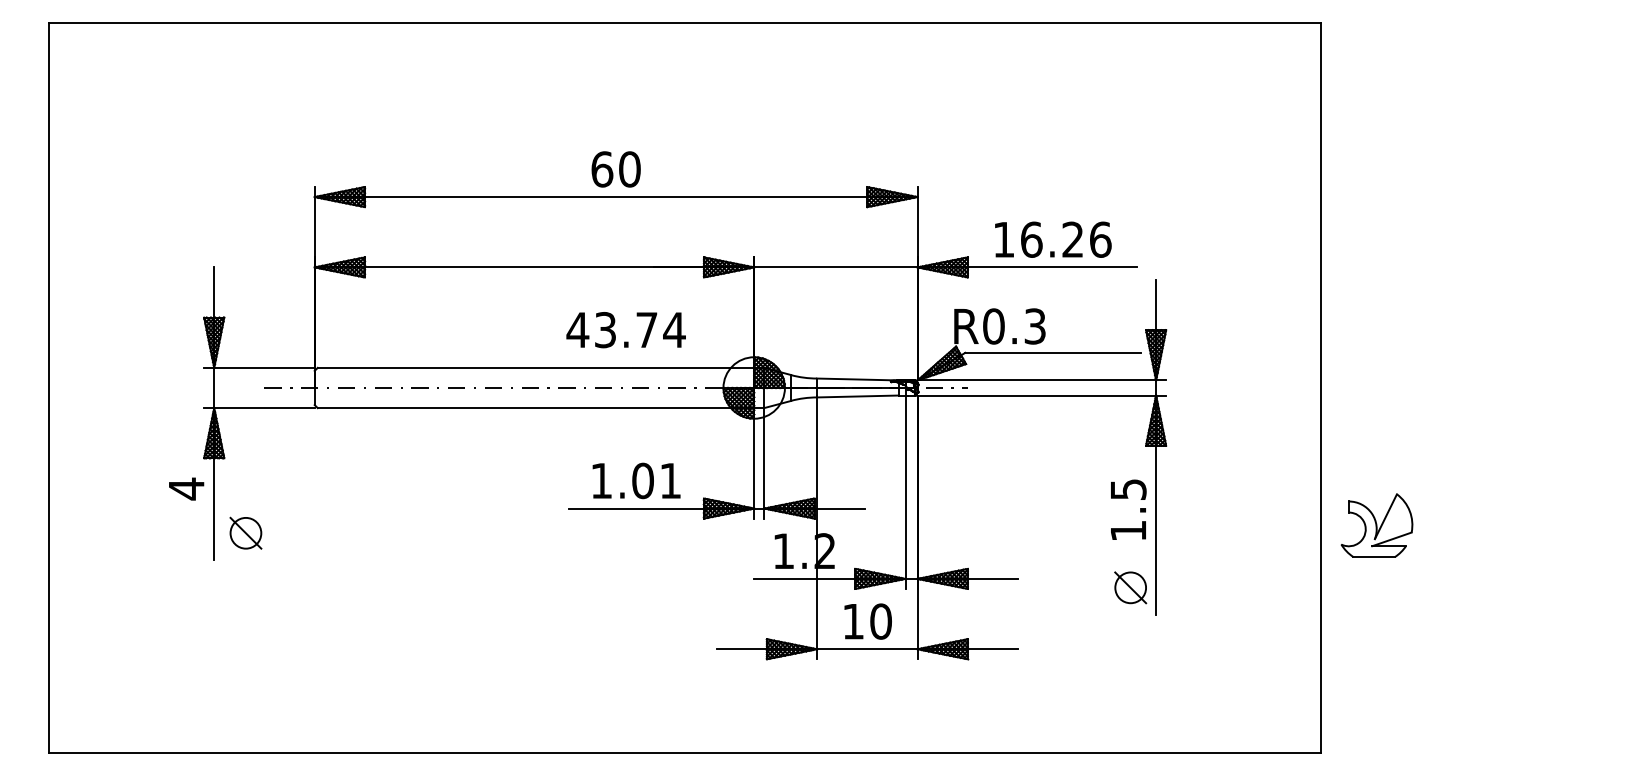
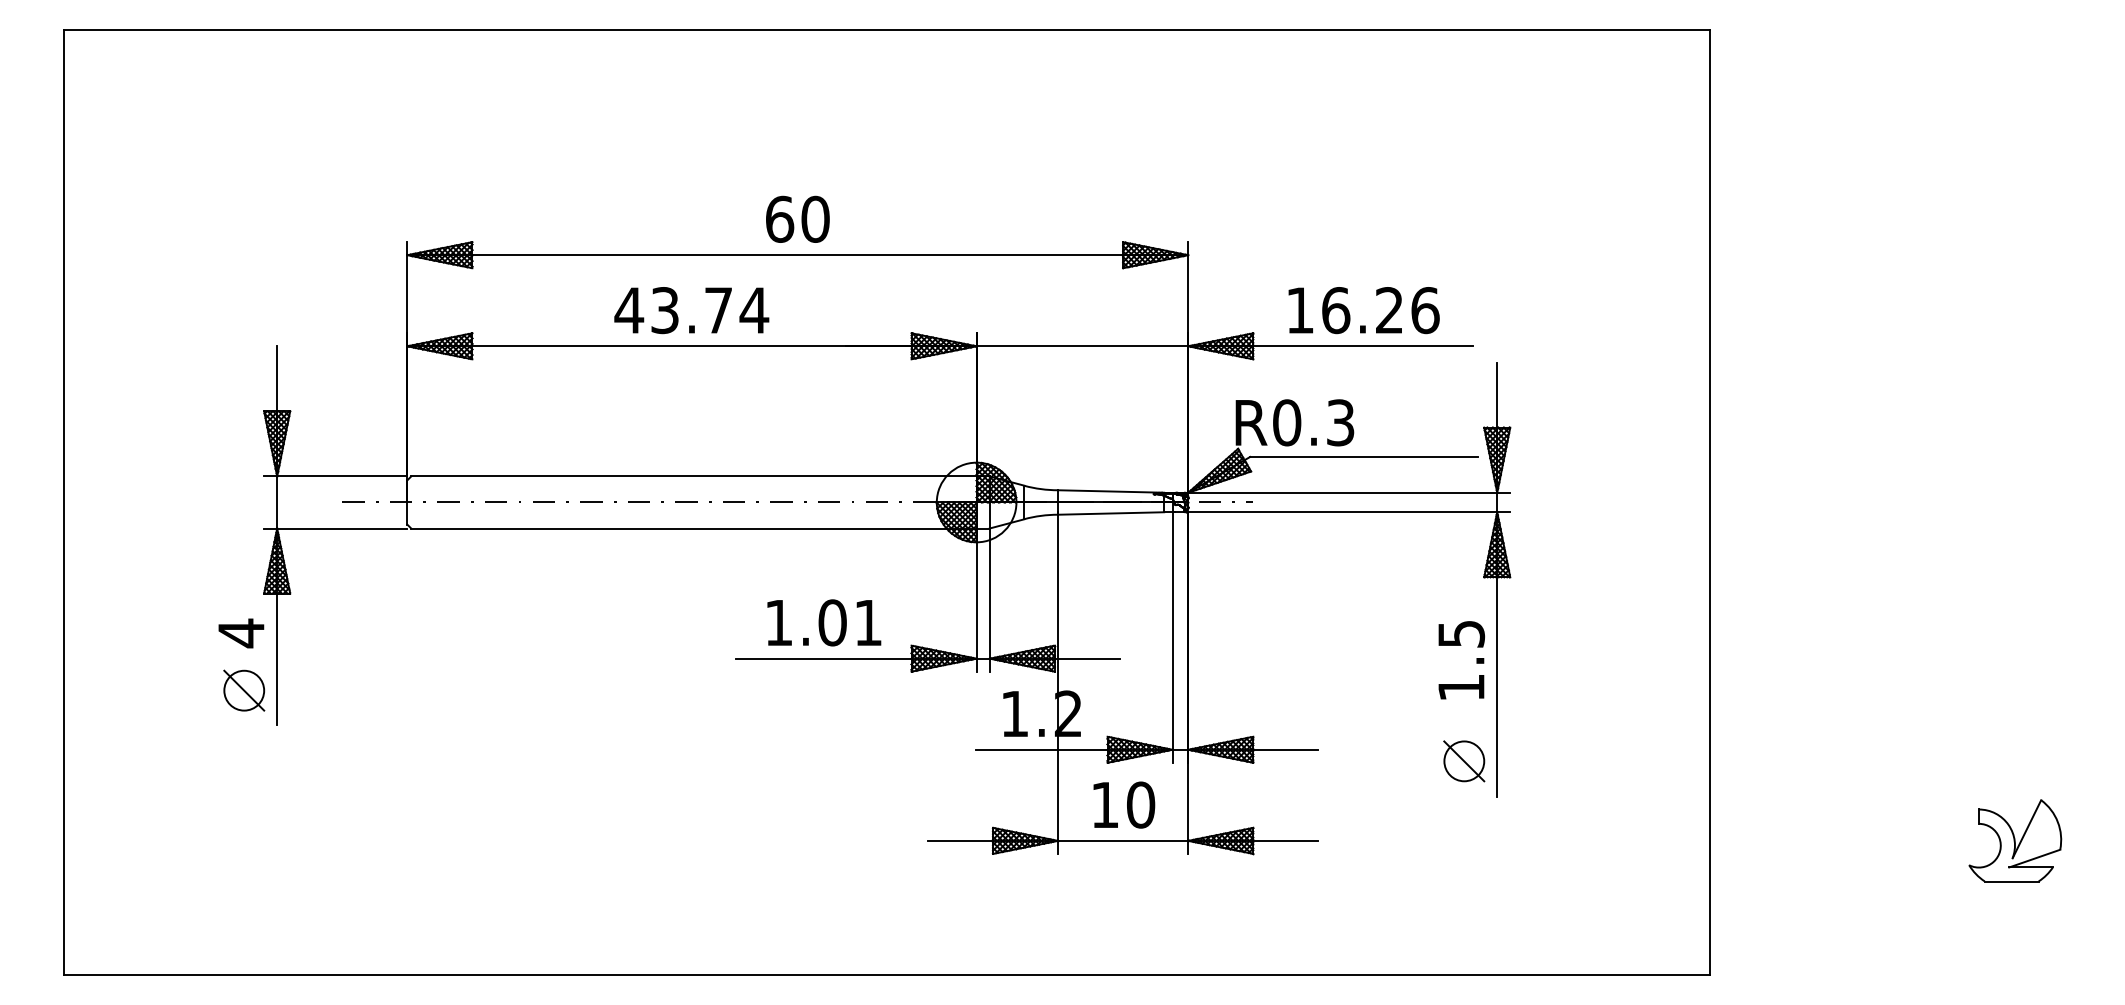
text: (625, 330) -> (691, 310), moved
part: (1377, 525) -> (2015, 840), moved
part: (246, 533) -> (244, 690), moved

